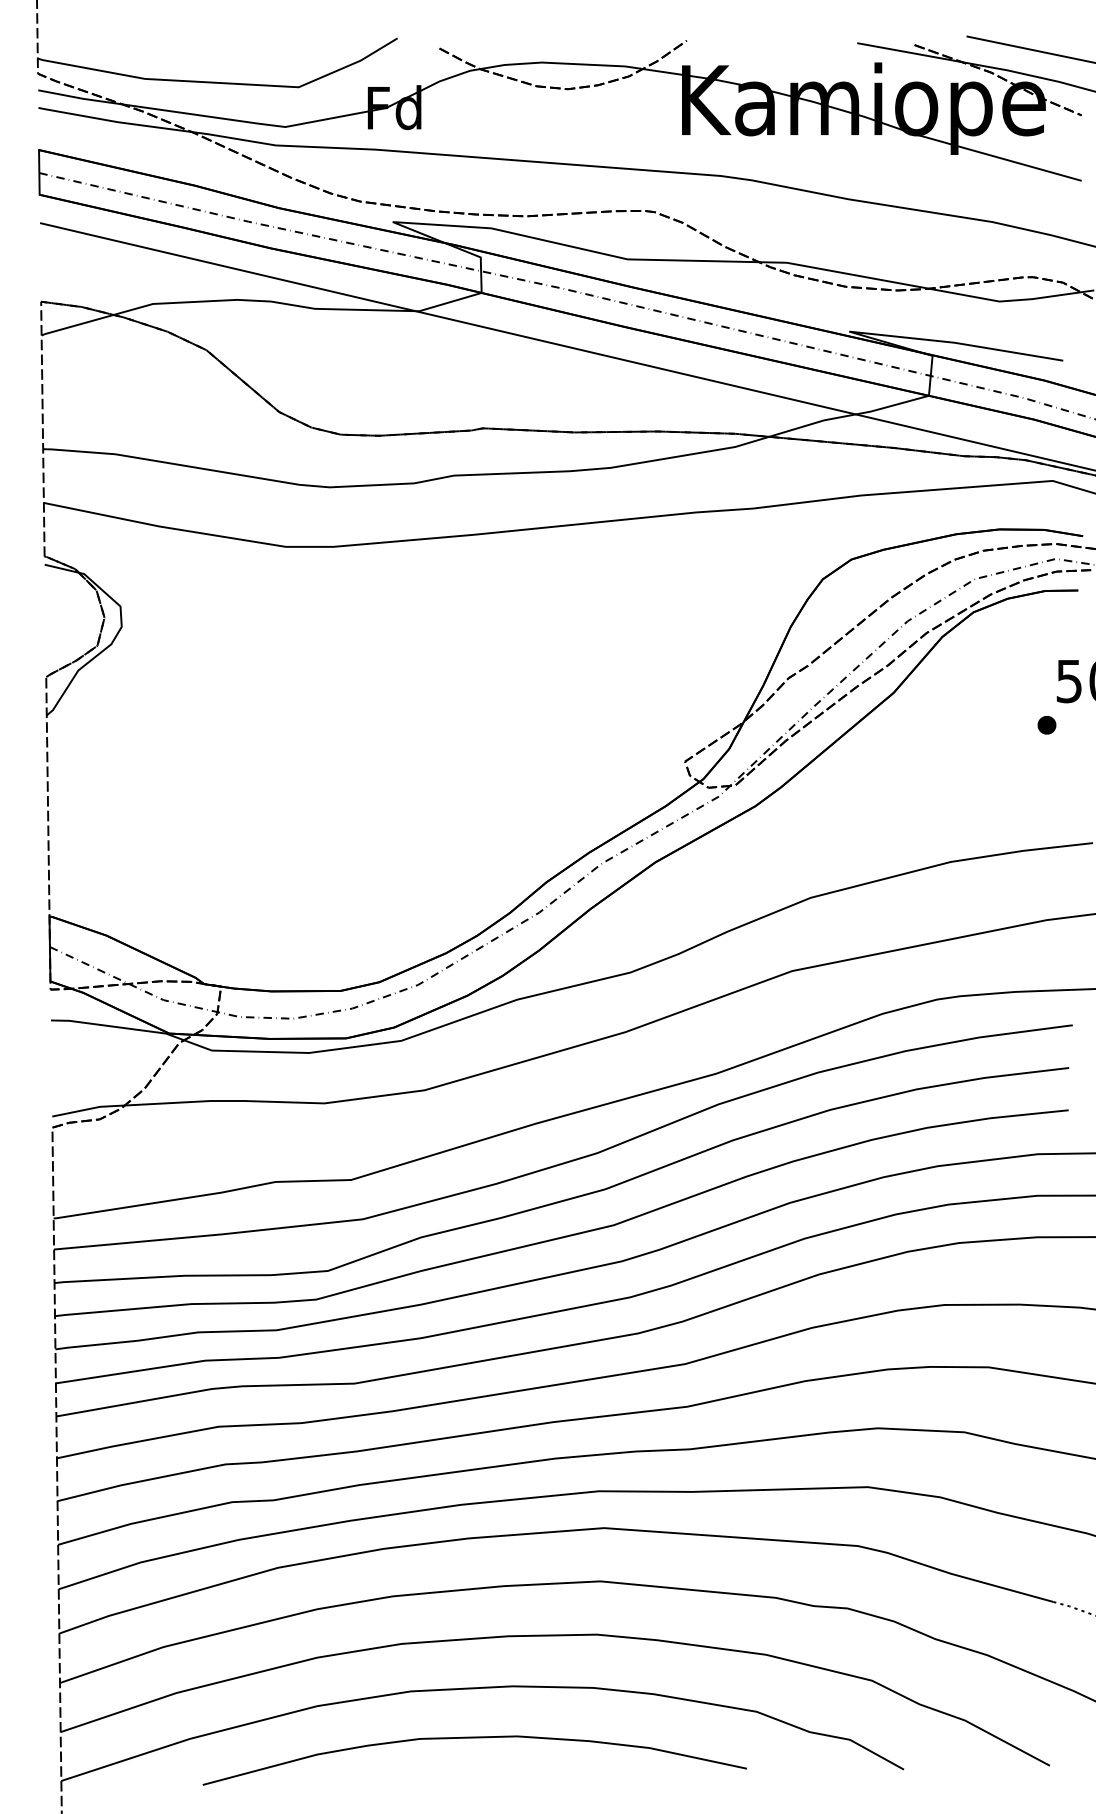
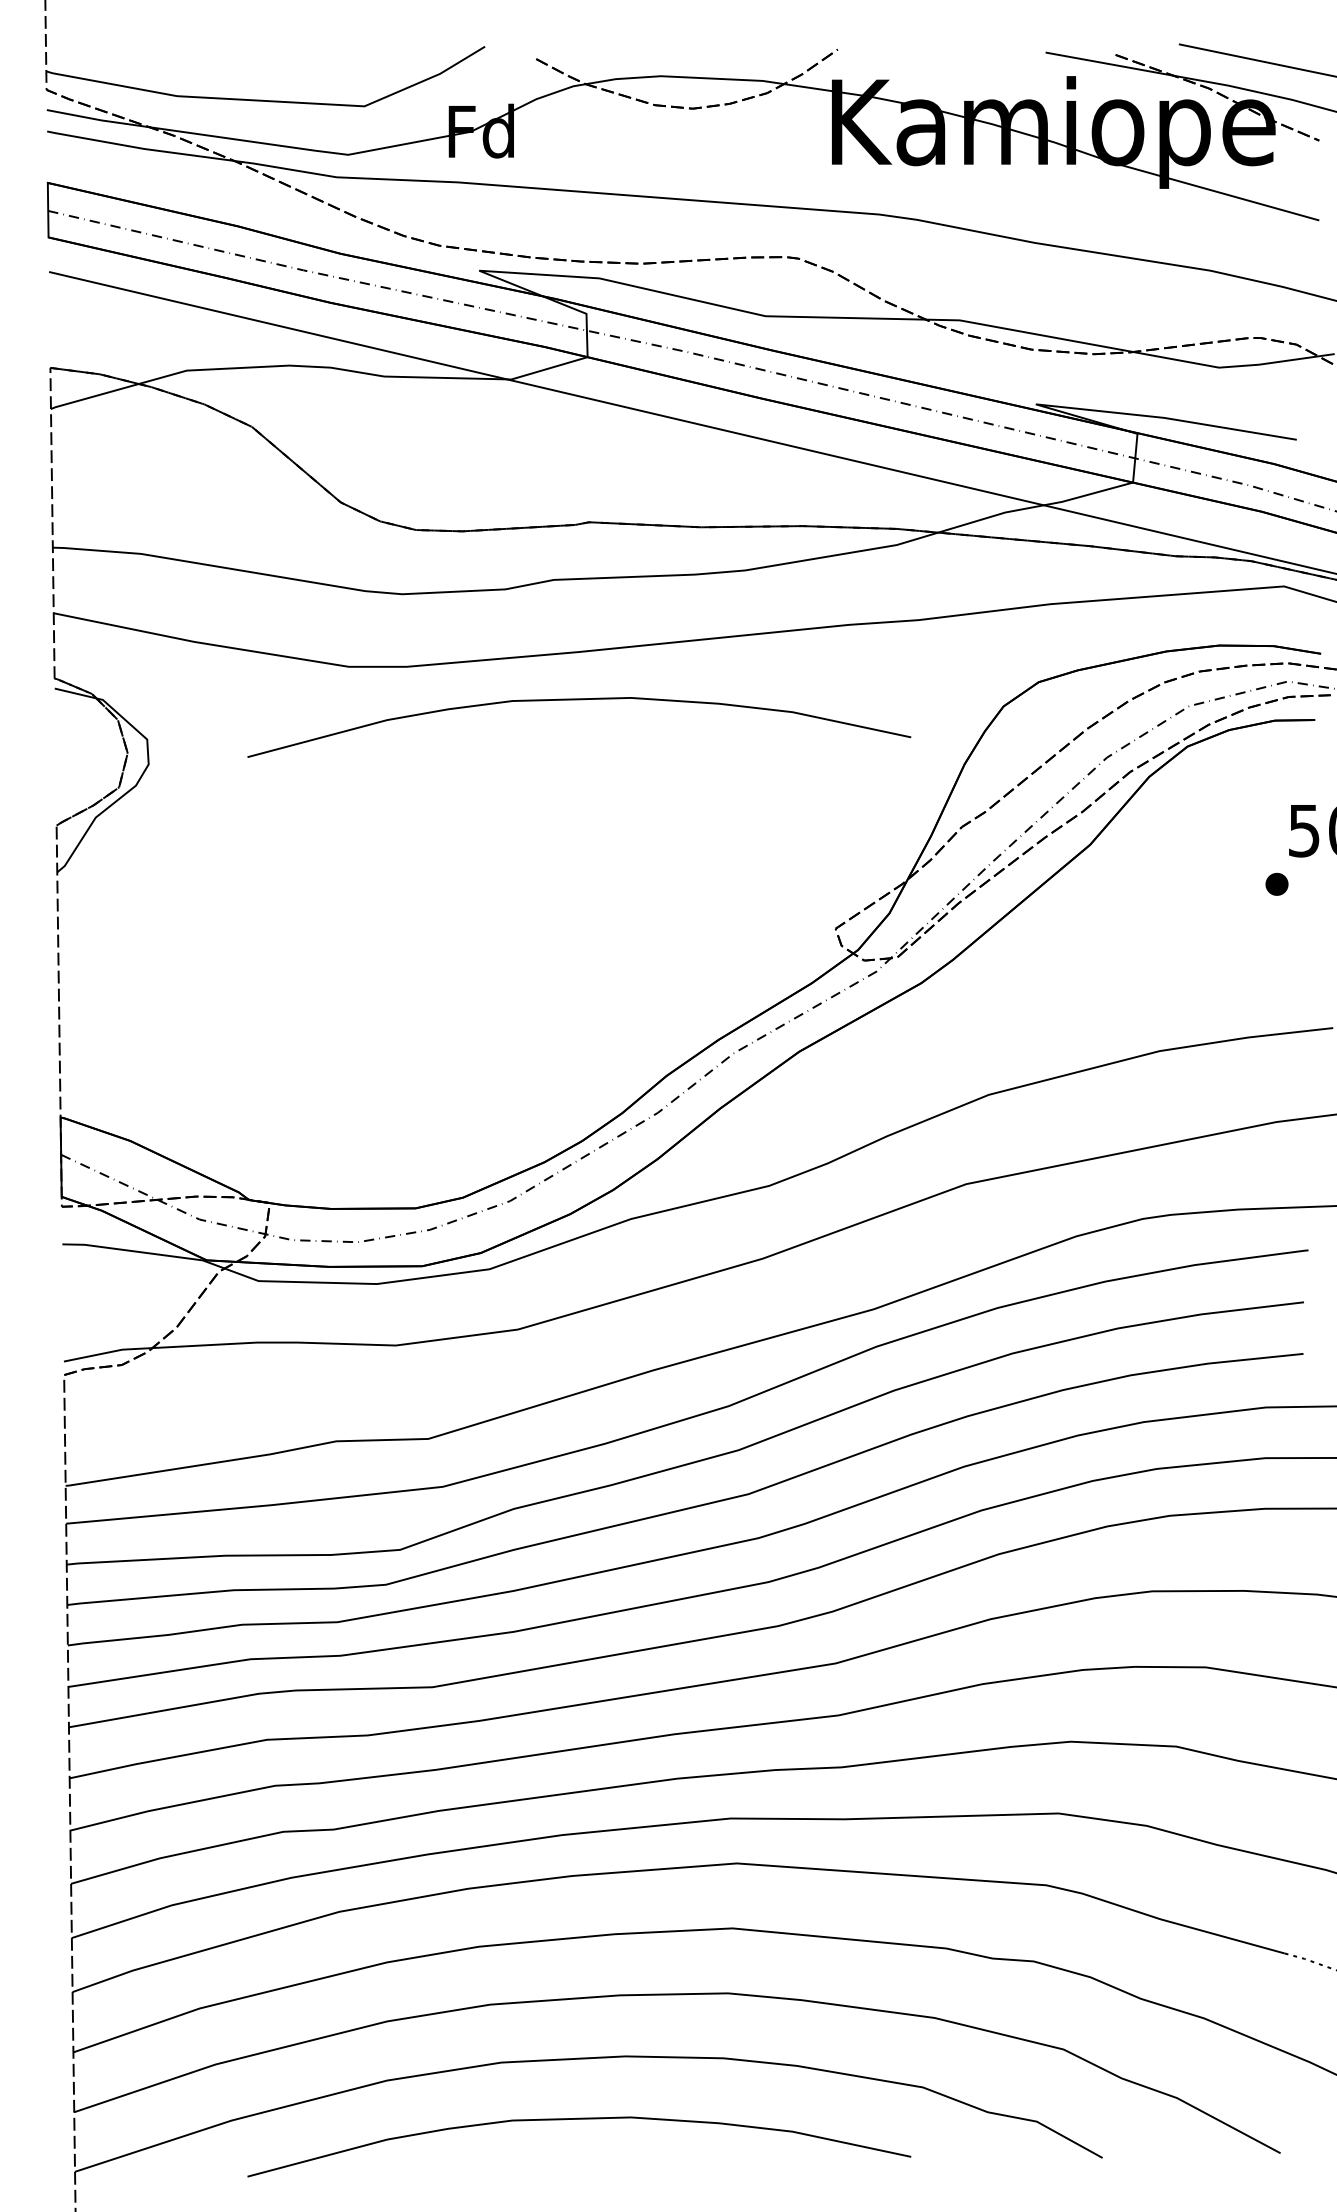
curve: (474, 574) -> (578, 700), added

